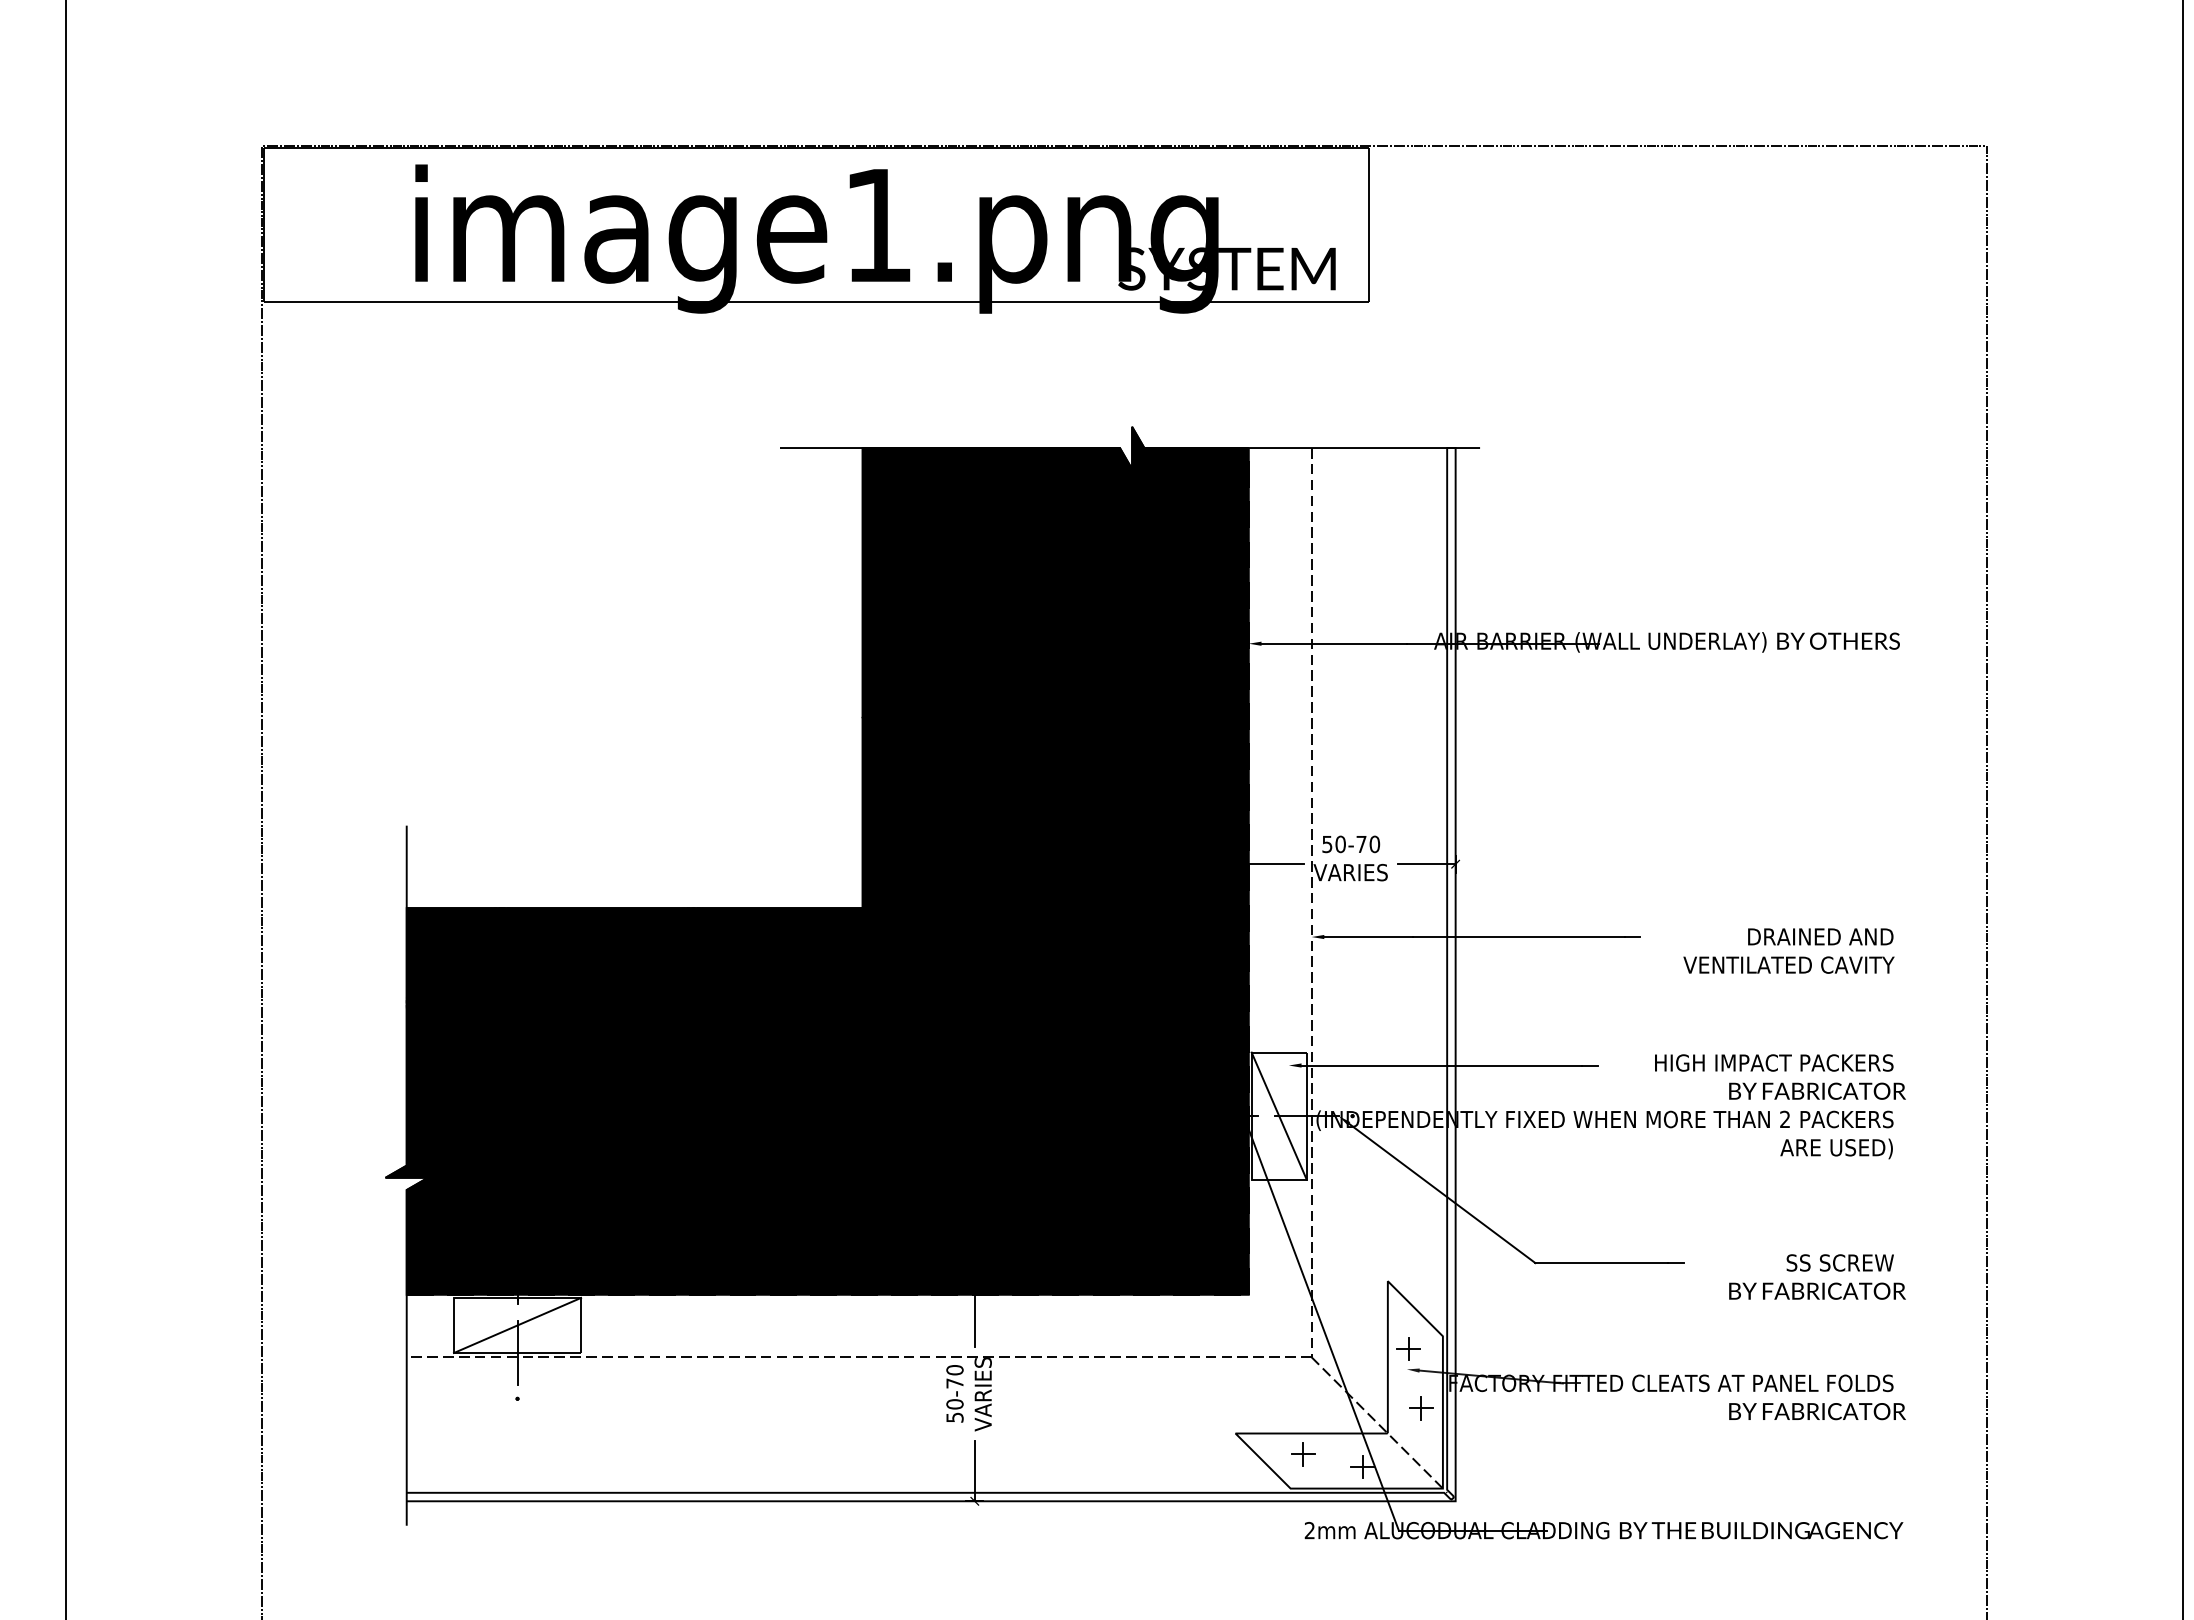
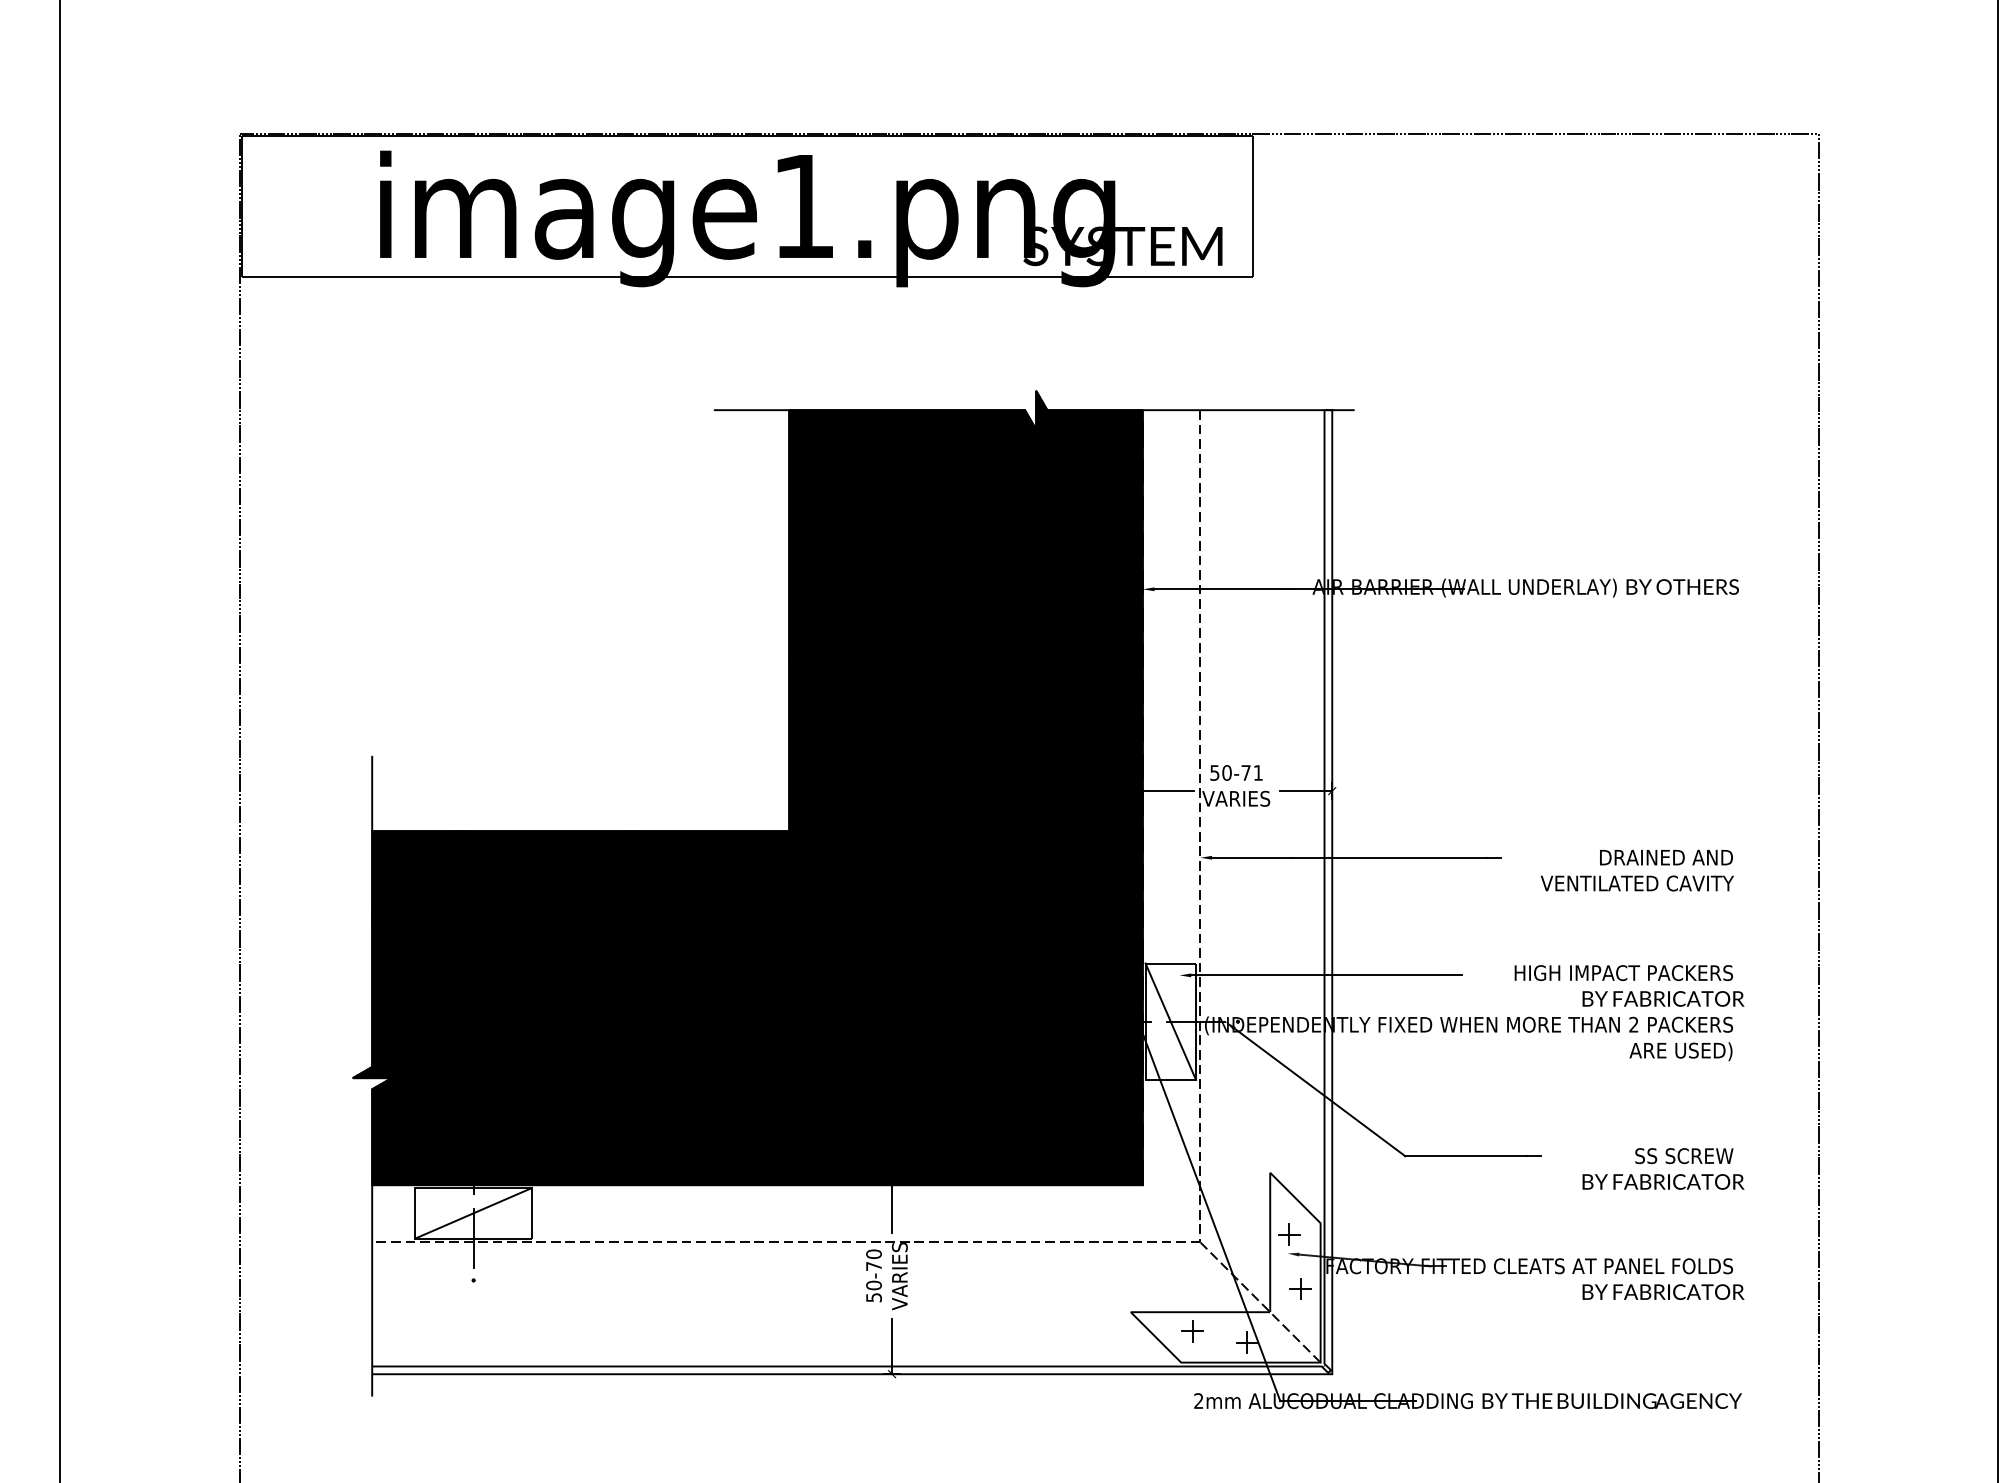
text: (1374, 844) -> (1257, 773), 50-70 -> 50-71

